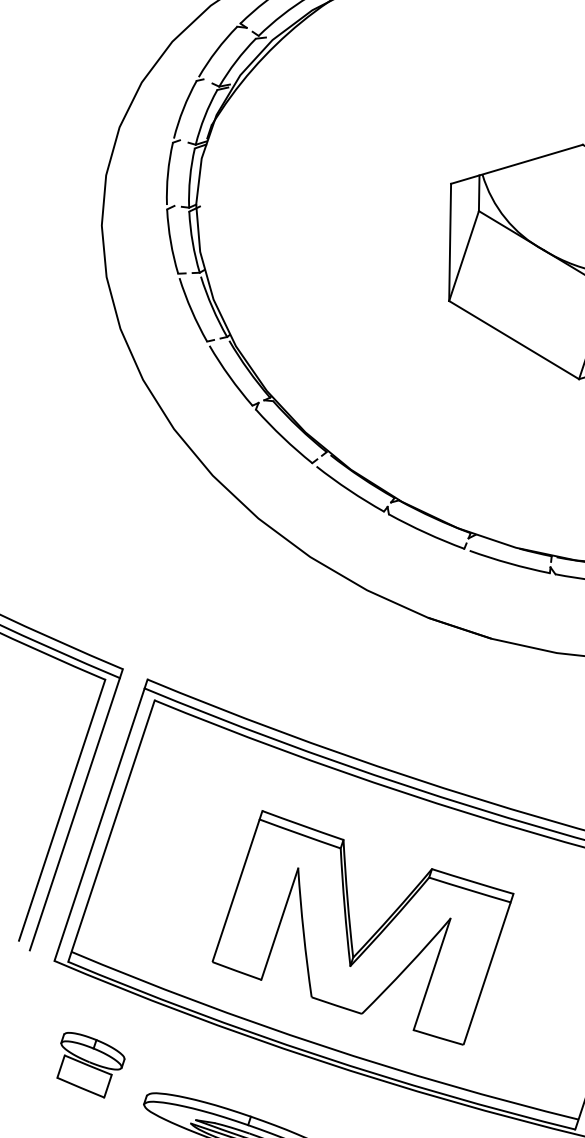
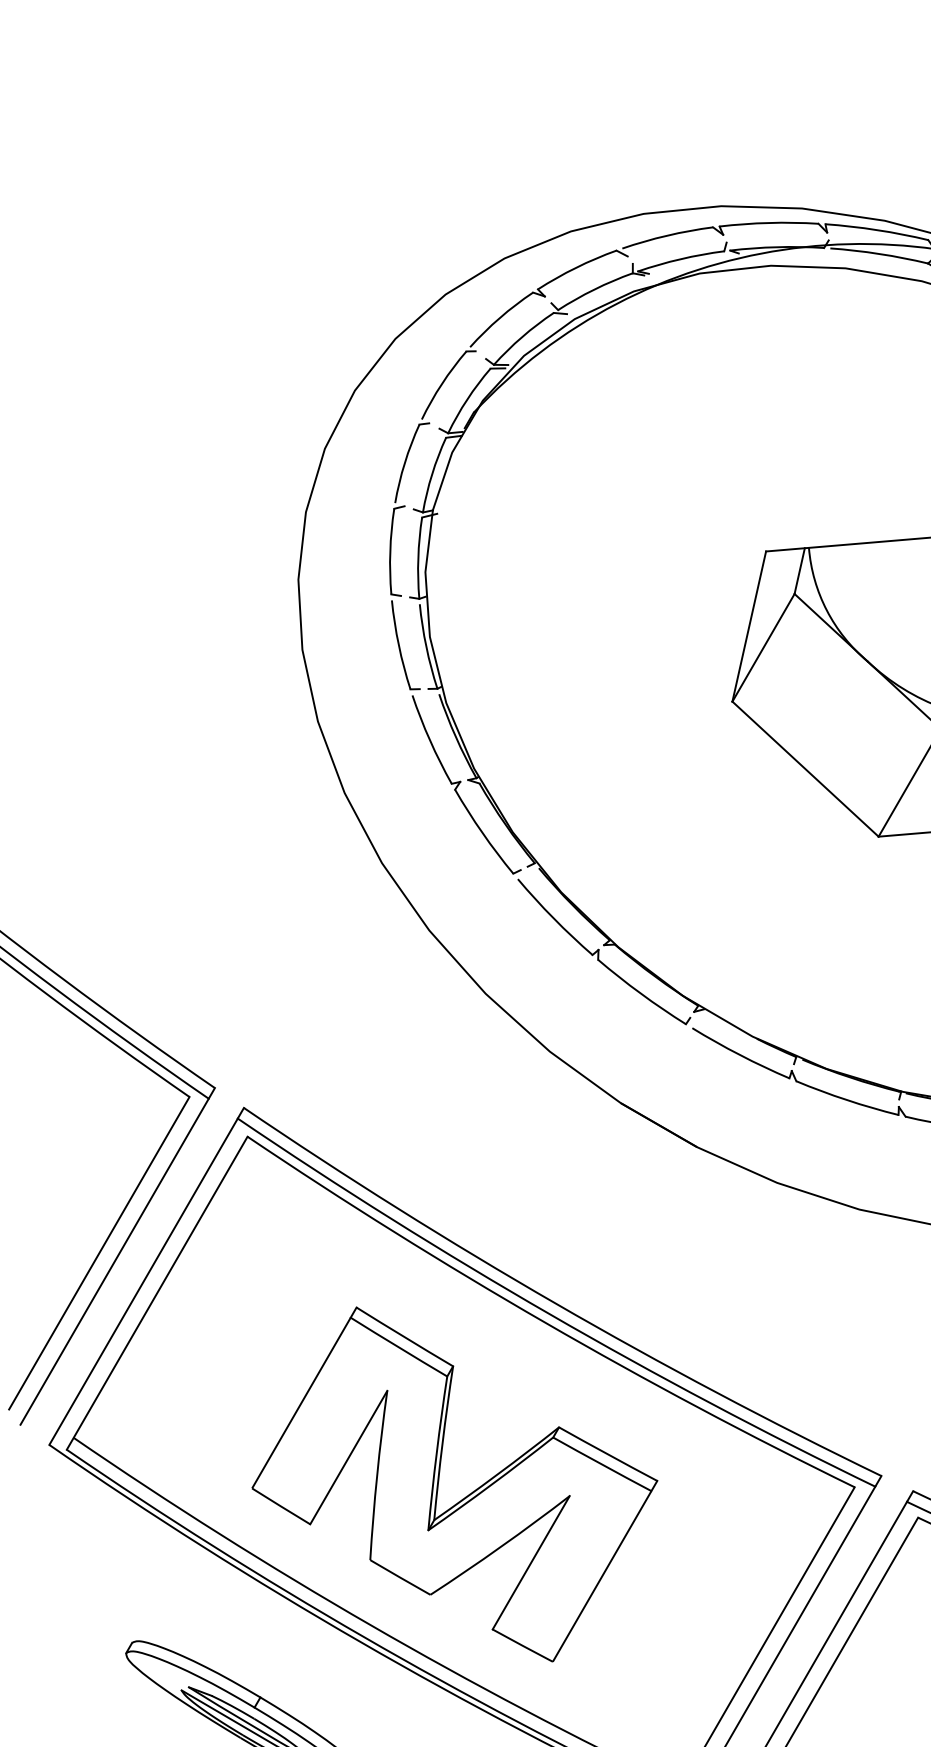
part: (90, 1064) -> (67, 1587), removed

